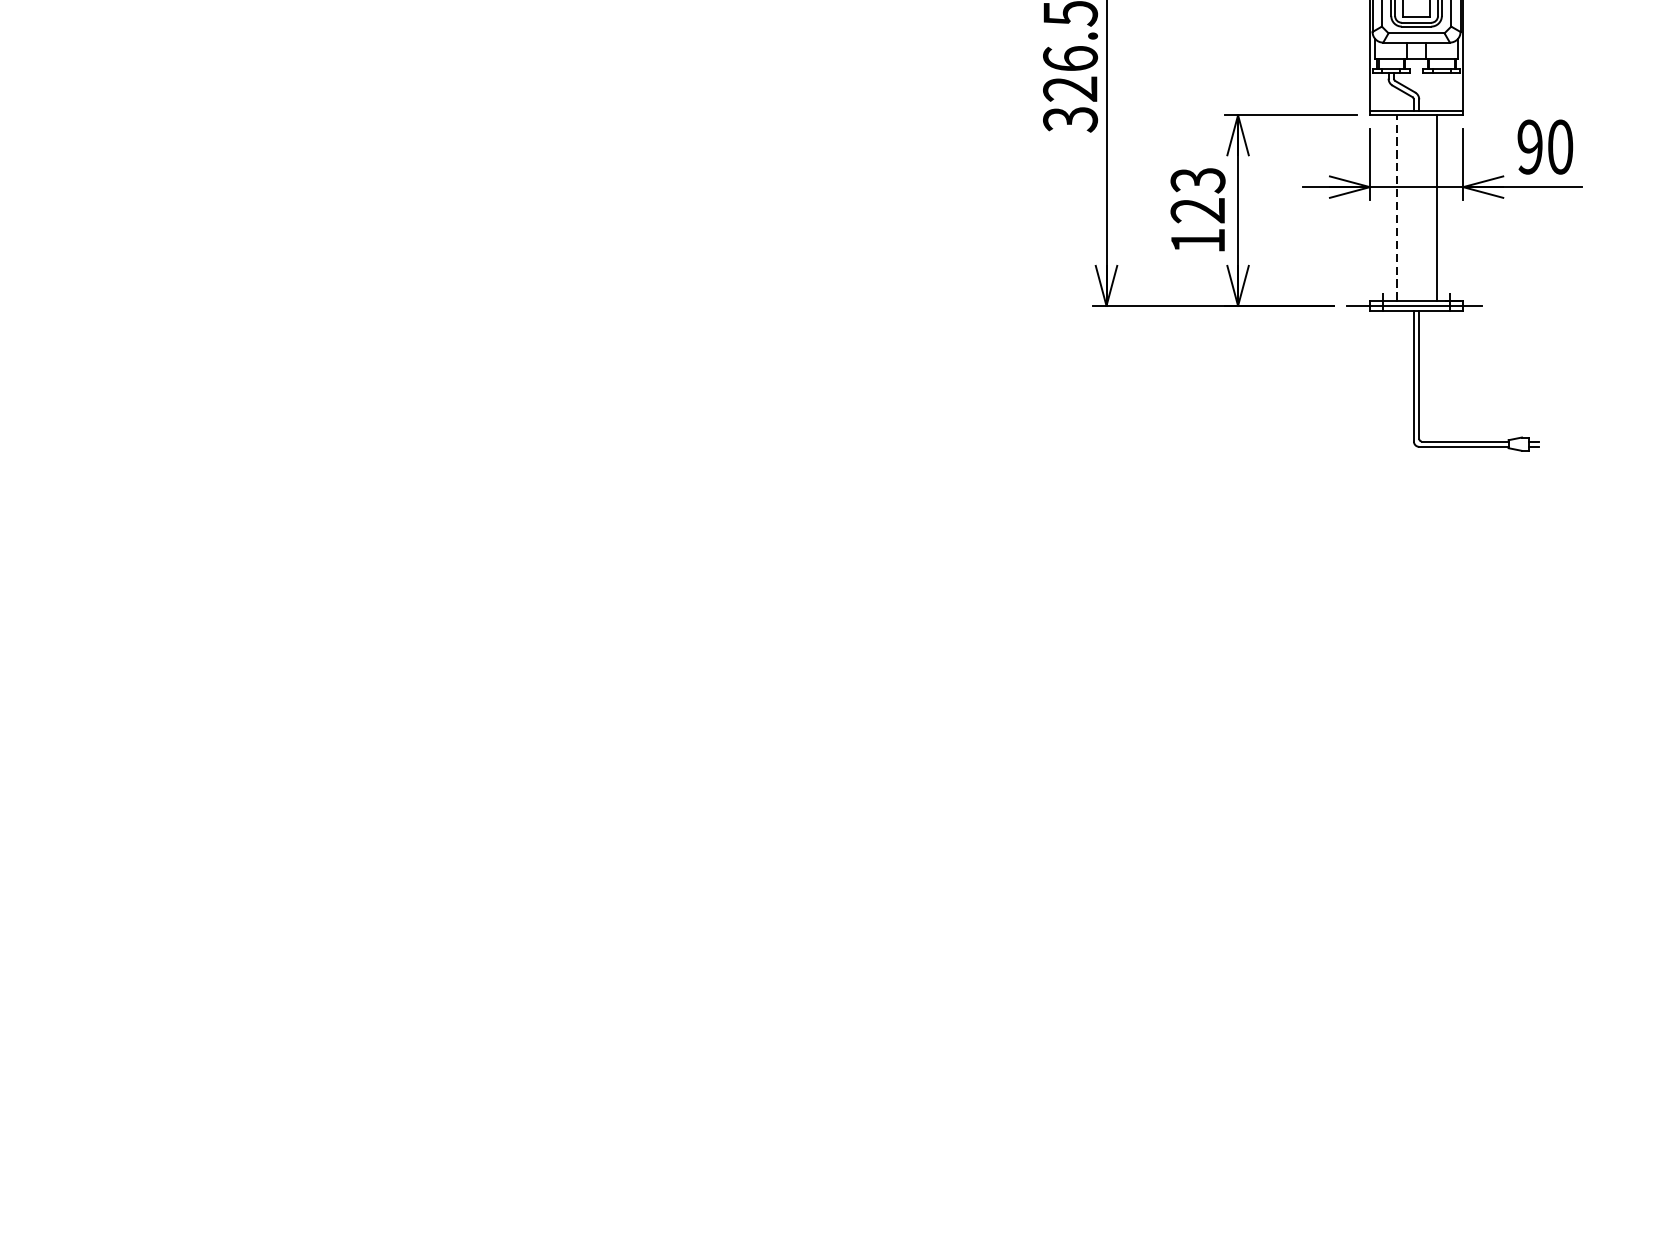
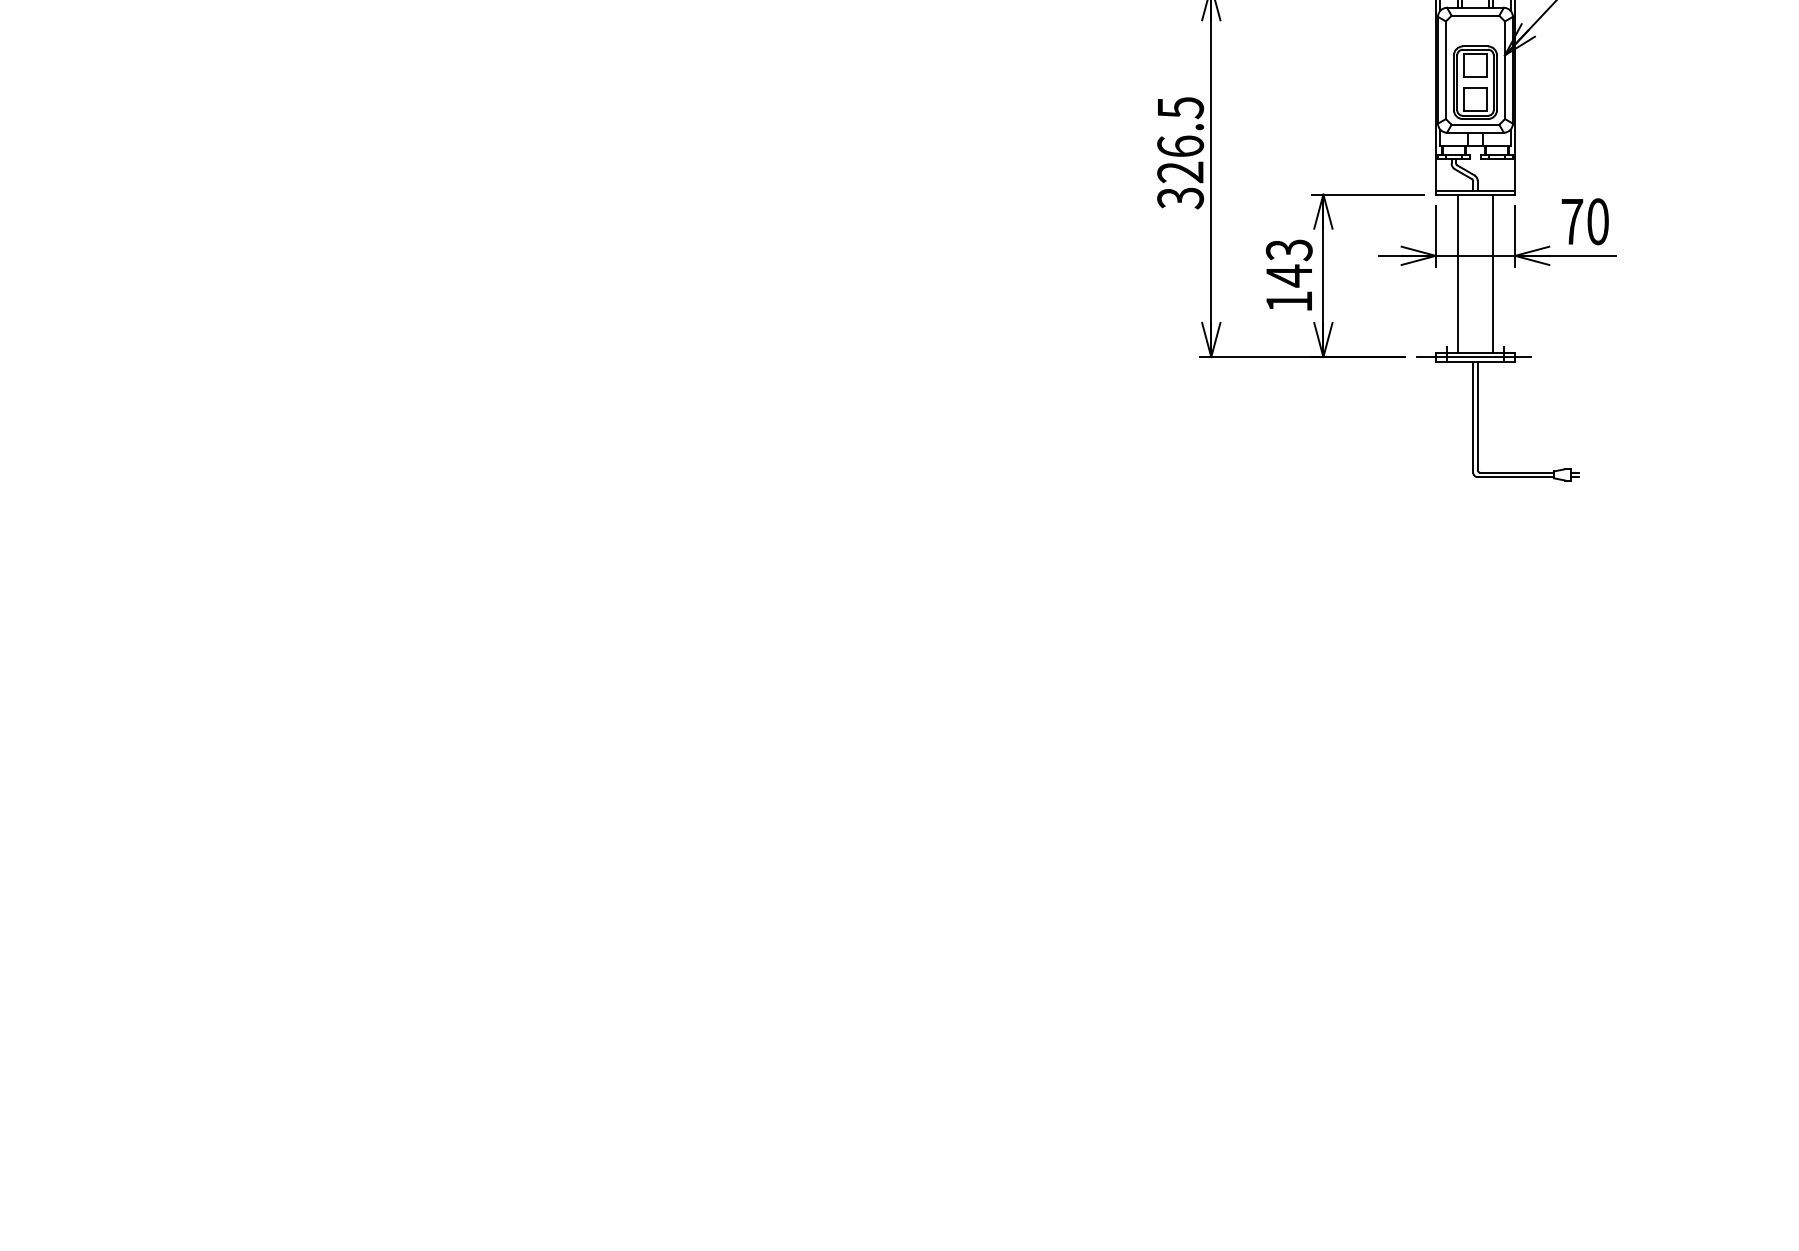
text: (1530, 146) -> (1572, 221), 90 -> 70
line: (1396, 207) -> (1458, 273), dashed -> solid
text: (1197, 210) -> (1288, 275), 123 -> 143

